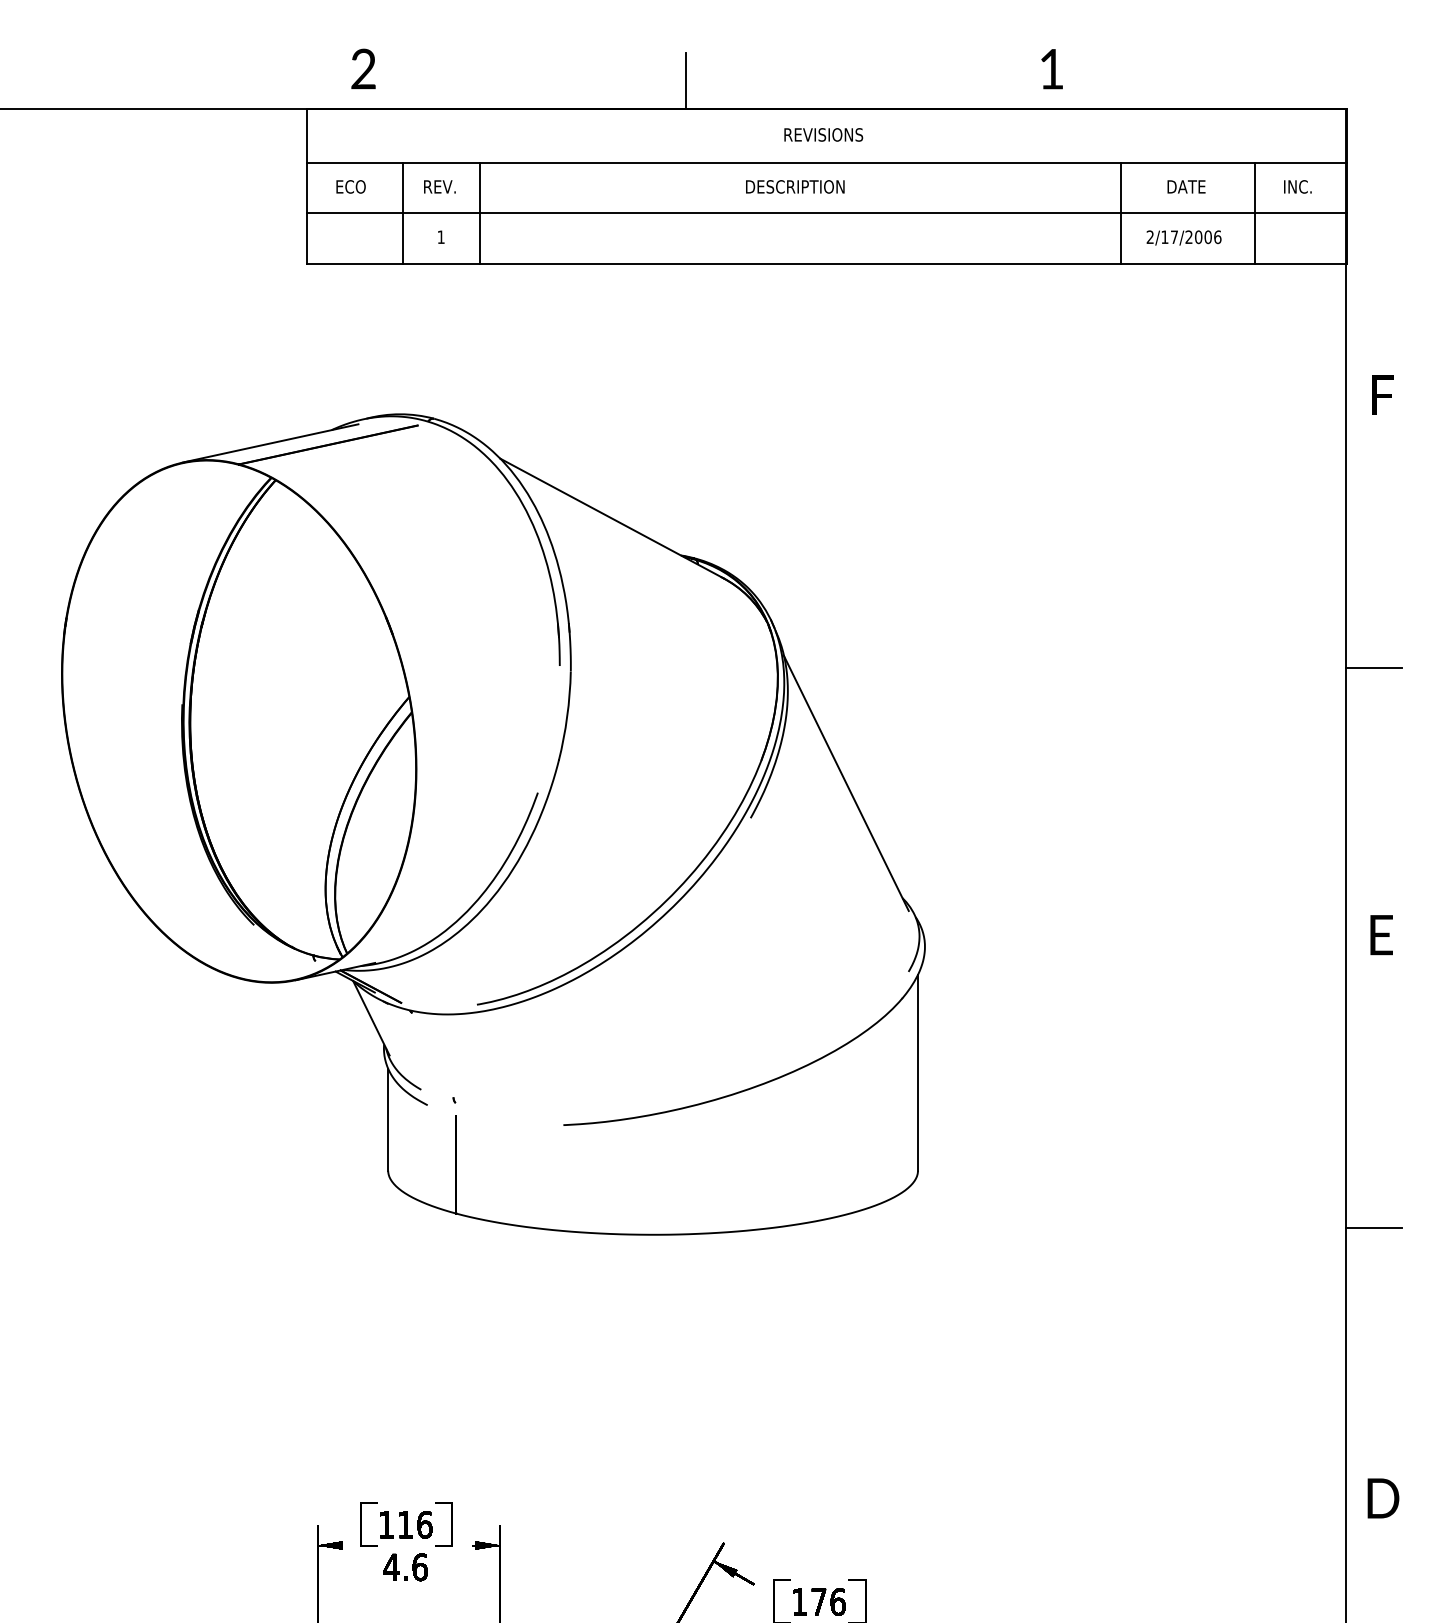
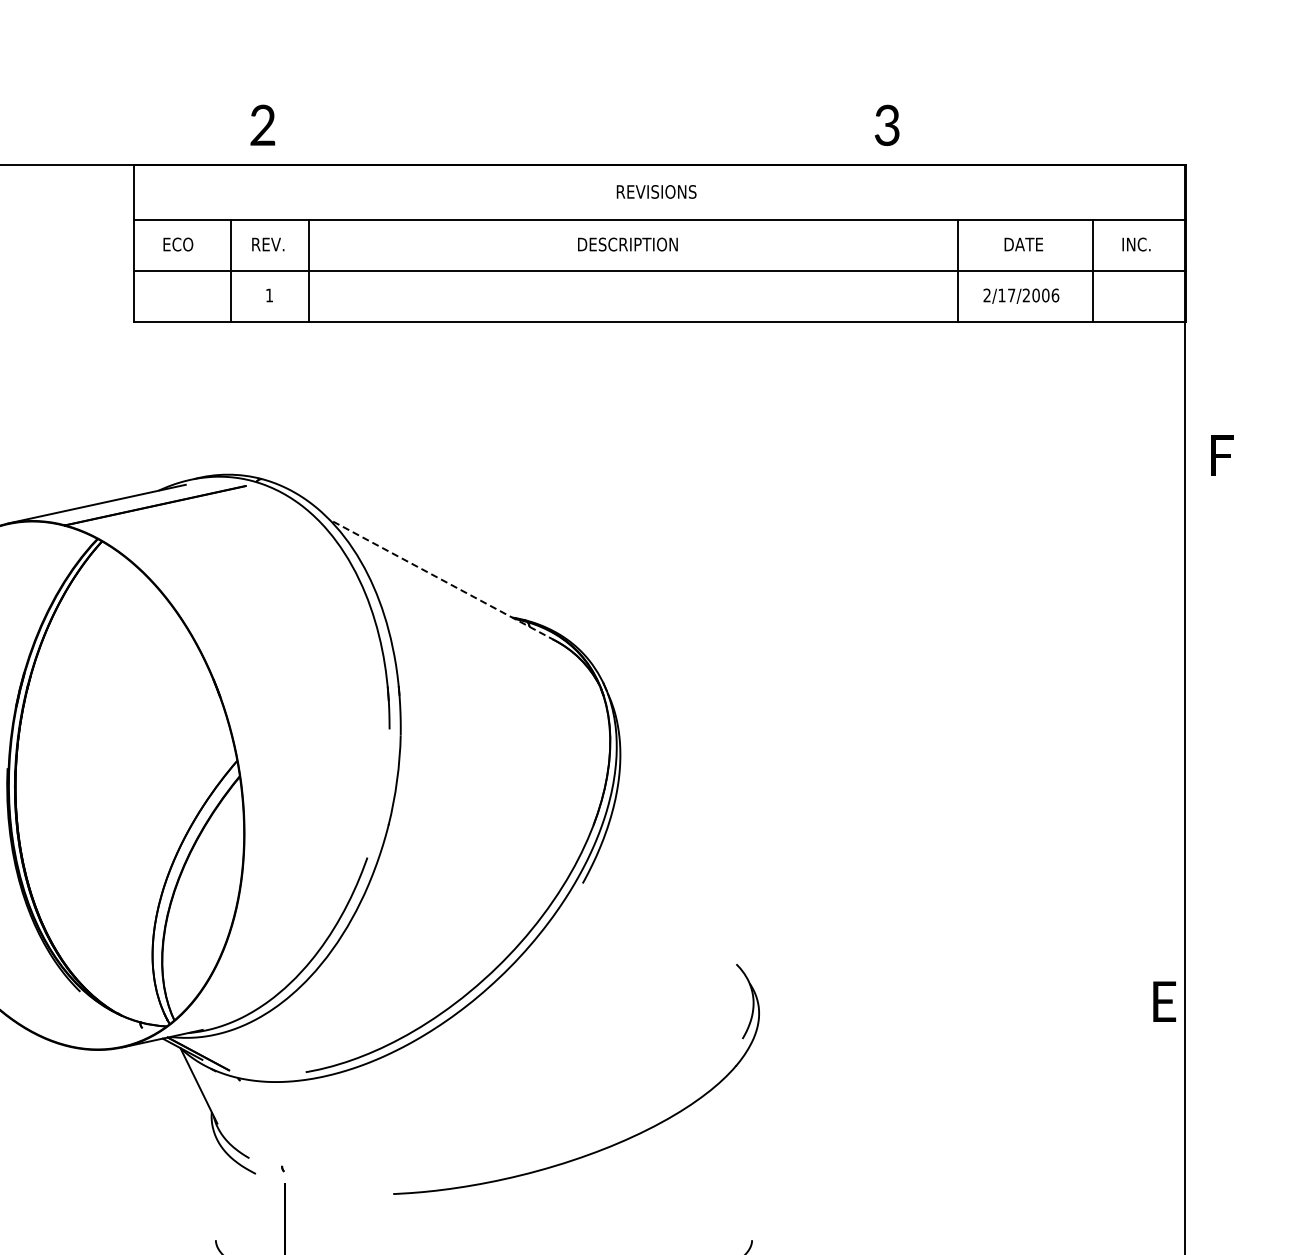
text: (363, 68) -> (262, 124), moved
text: (1051, 68) -> (887, 124), 1 -> 3
line: (685, 80) -> (516, 136), removed
line: (611, 518) -> (441, 580), solid -> dashed
line: (1373, 668) -> (1213, 731), removed
line: (846, 783) -> (679, 848), removed
text: (1381, 935) -> (1164, 1002), moved
line: (918, 1072) -> (752, 1140), removed
line: (388, 1119) -> (216, 1188), removed

